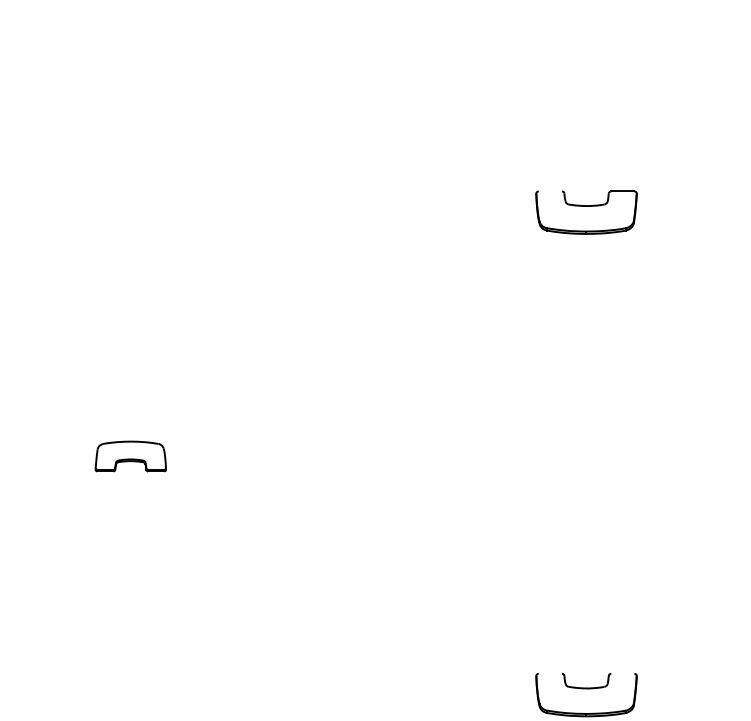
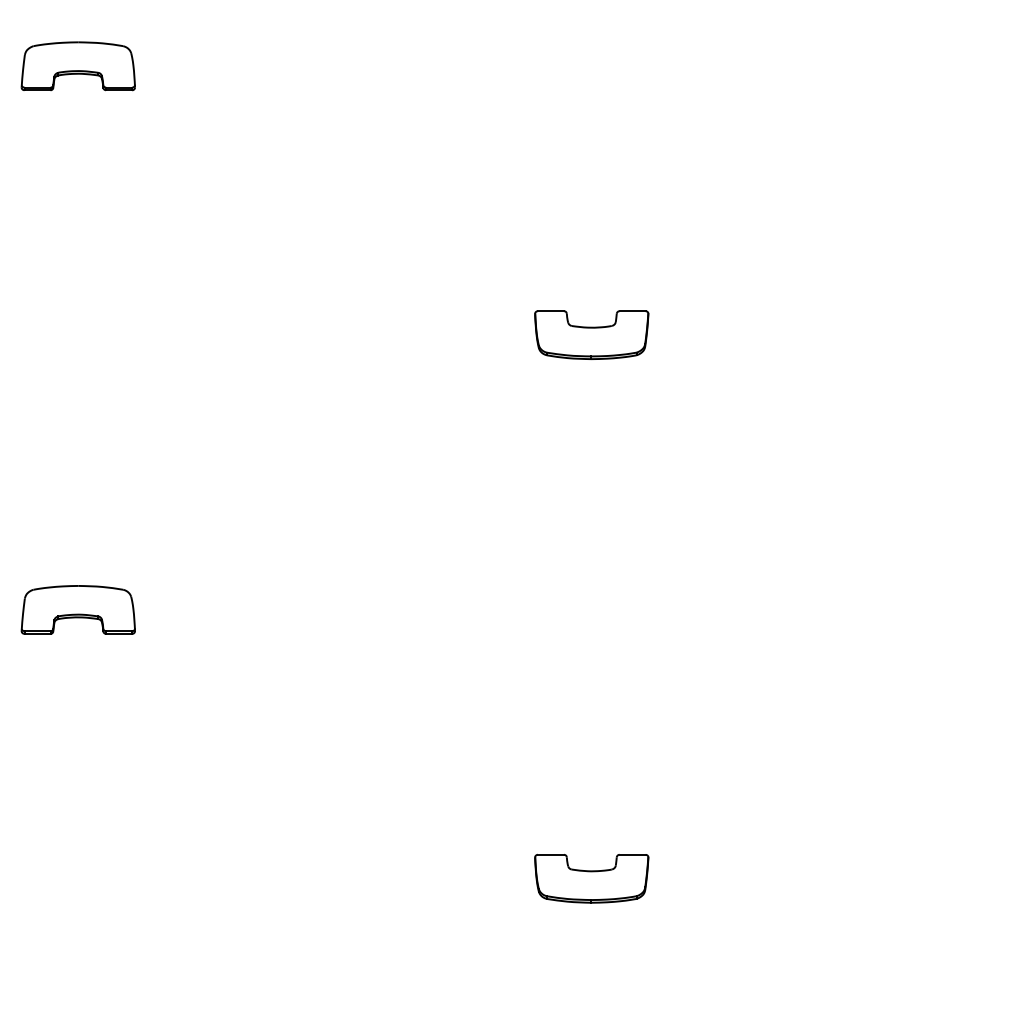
line: (549, 191) -> (550, 311), added
part: (130, 456) -> (77, 609), size x1.43
line: (549, 673) -> (550, 854), added
line: (622, 673) -> (632, 854), added

